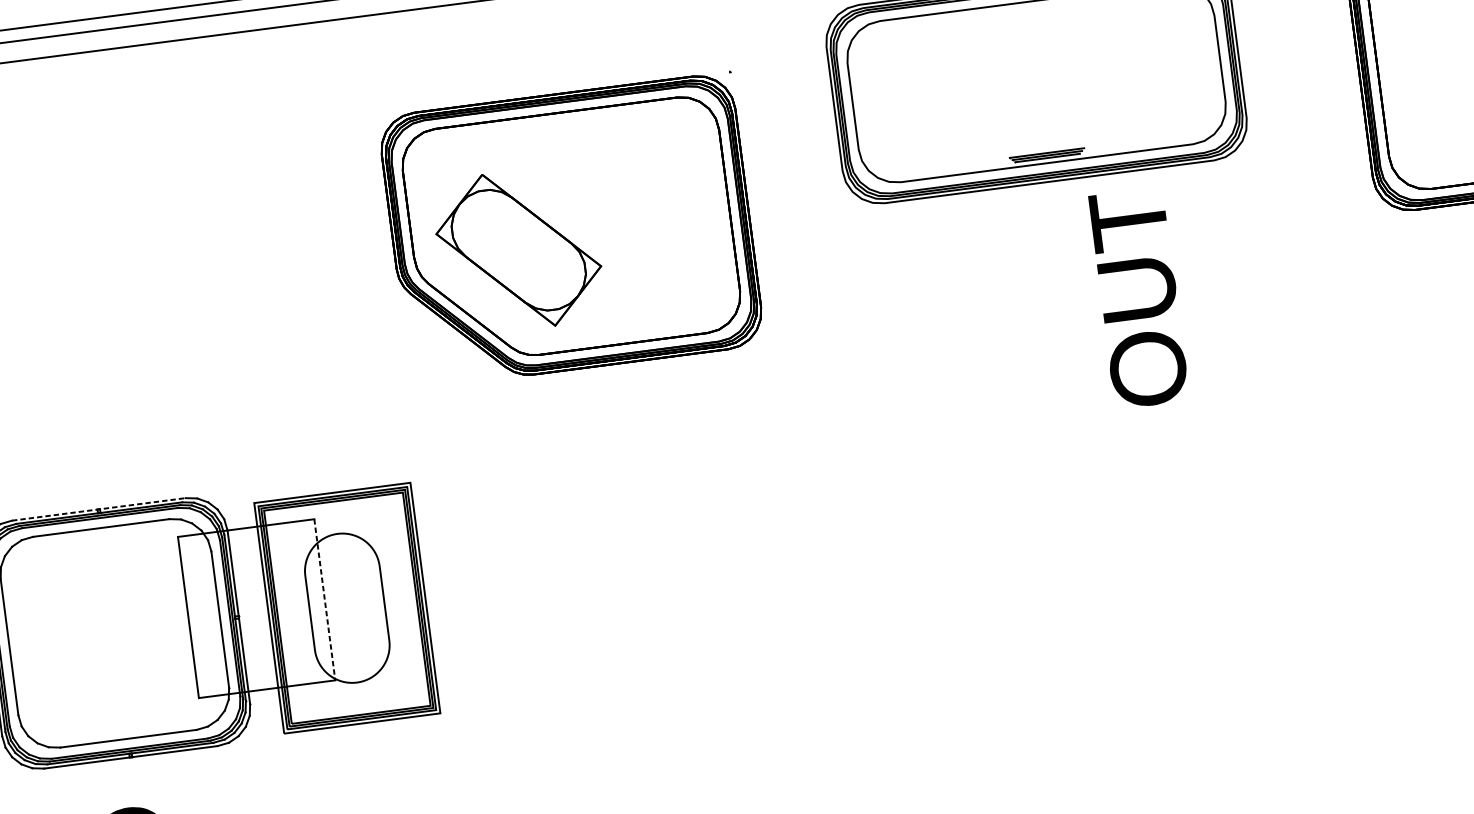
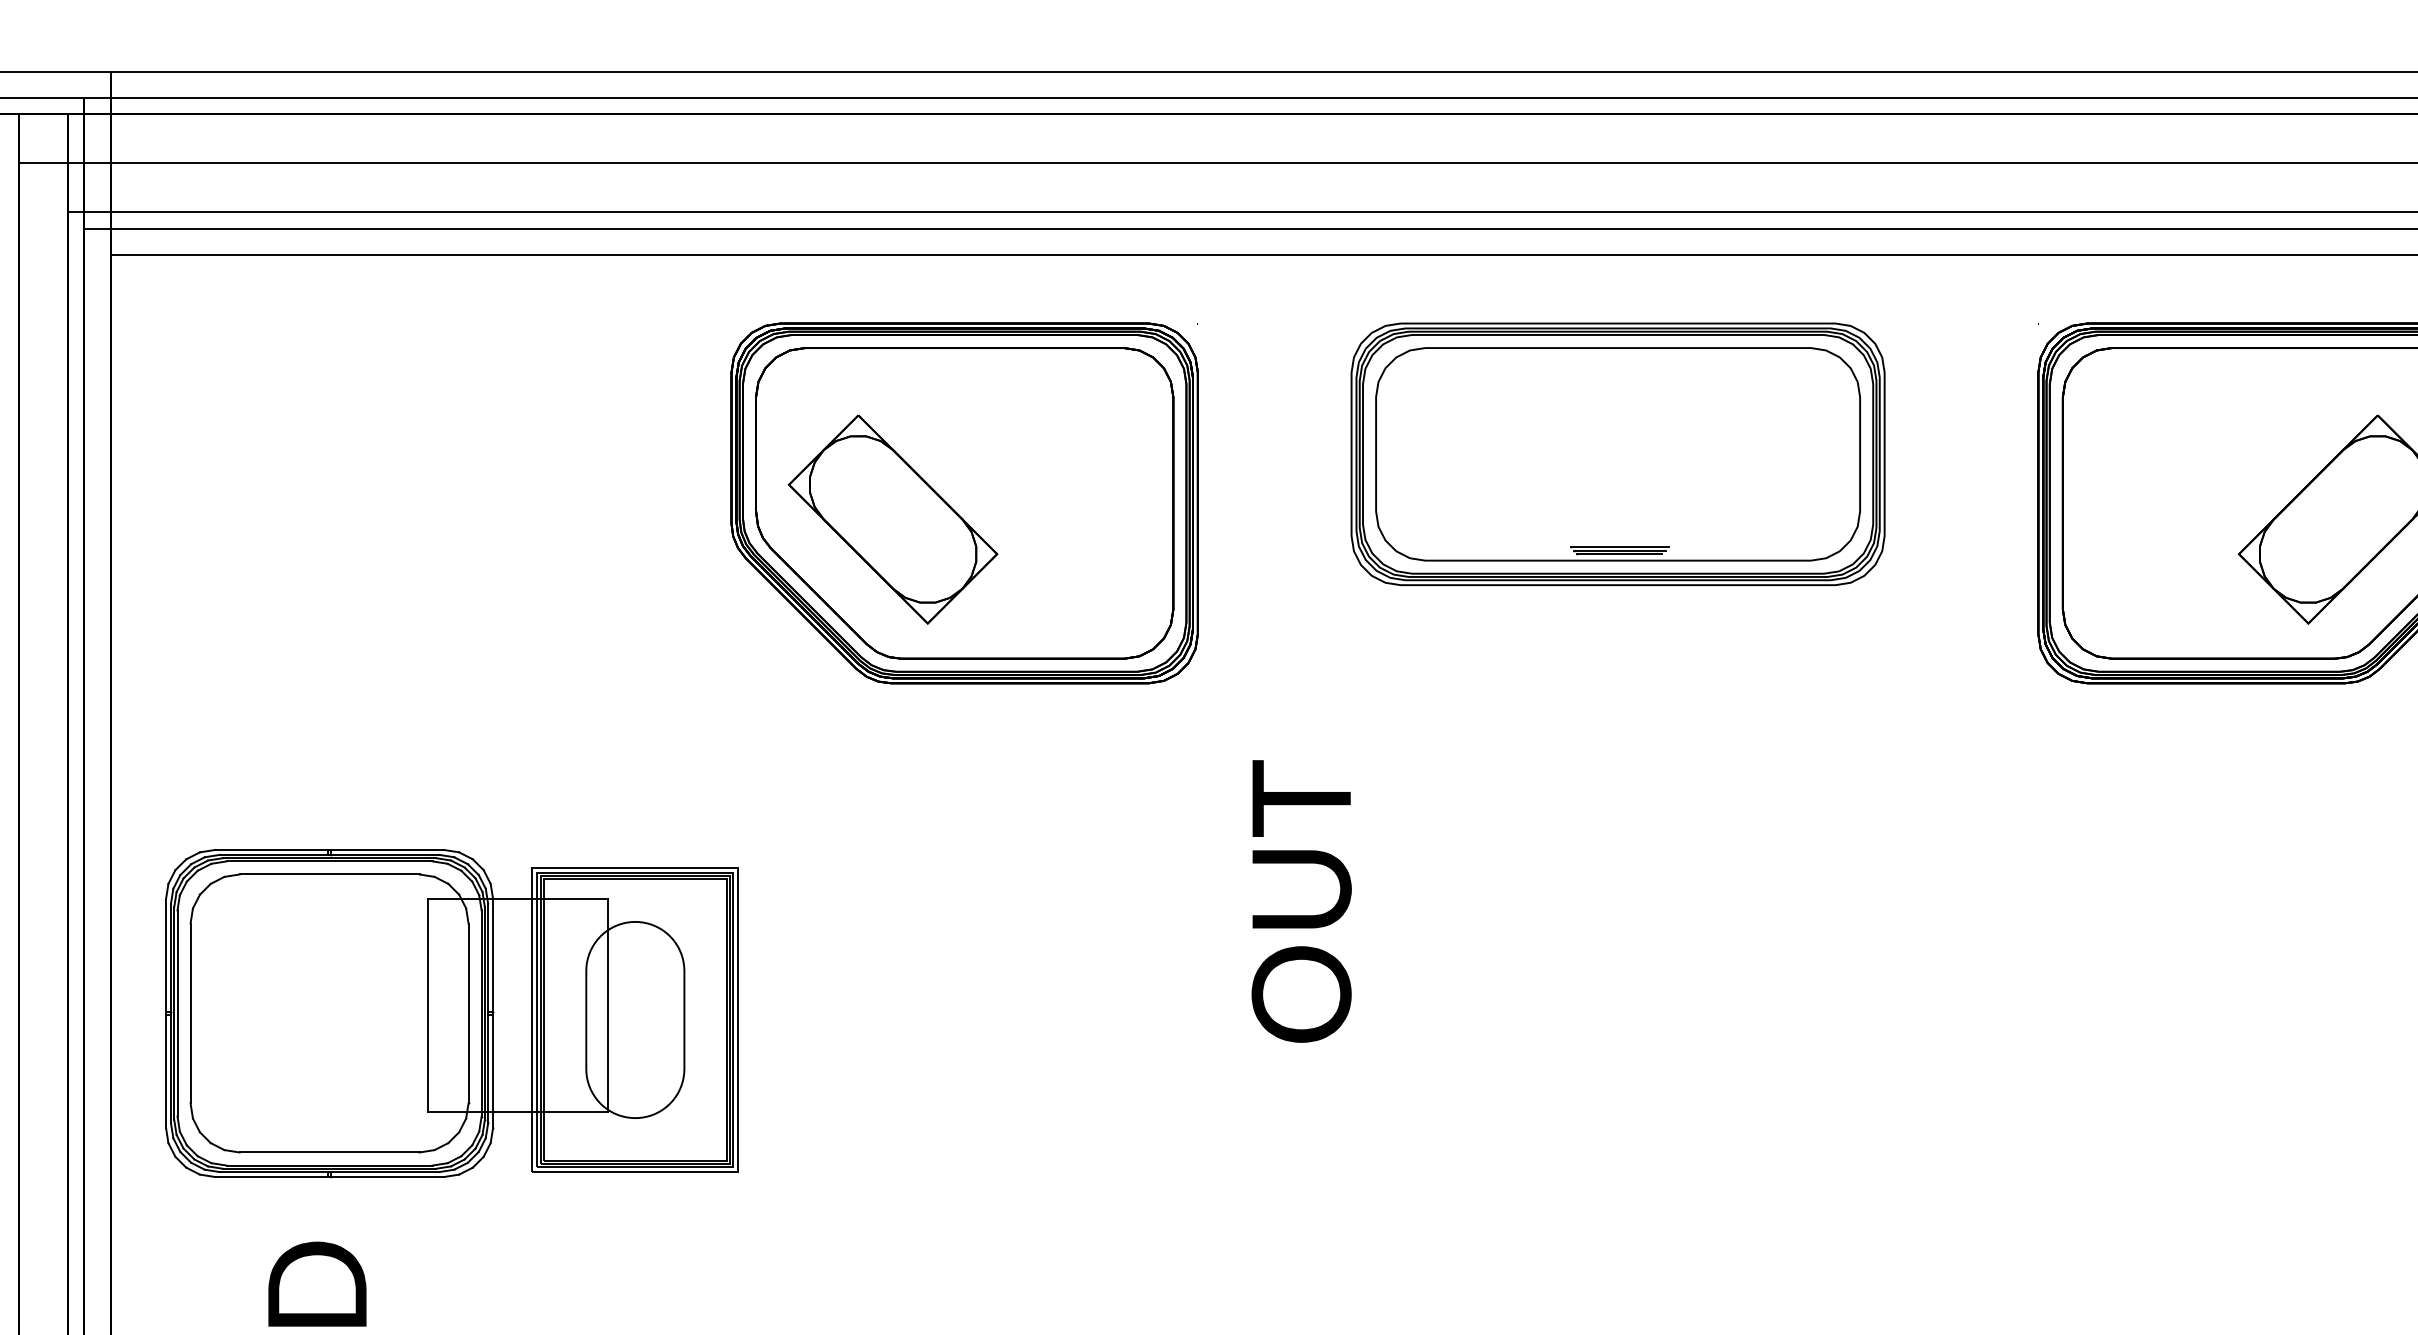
part: (571, 231) -> (964, 503), moved
text: (1138, 298) -> (1301, 901), moved
line: (99, 508) -> (330, 849), dashed -> solid
line: (324, 599) -> (607, 1005), dashed -> solid

